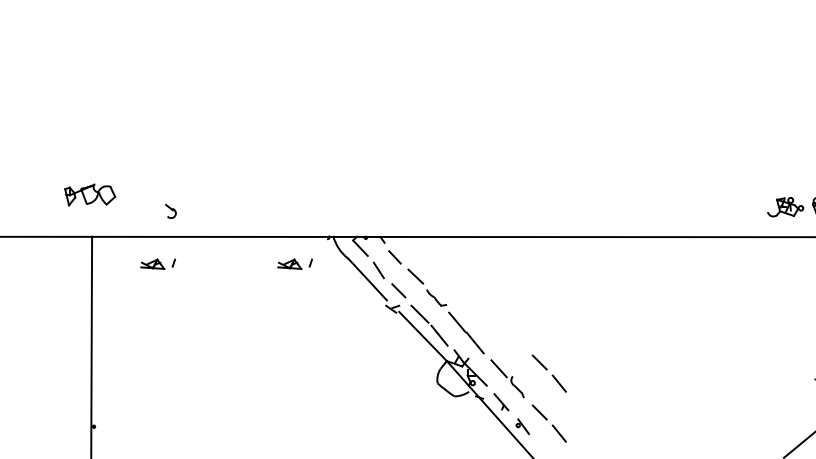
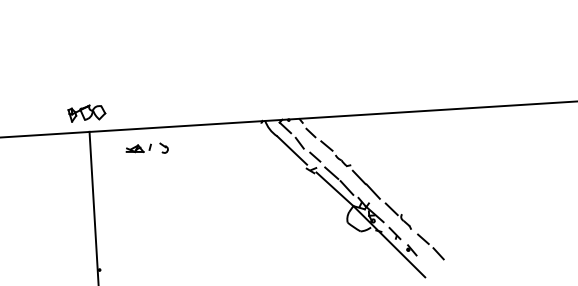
part: (90, 194) -> (87, 112), moved
part: (170, 211) -> (163, 148), moved
part: (294, 263) -> (238, 142), removed
part: (548, 373) -> (427, 210), removed

